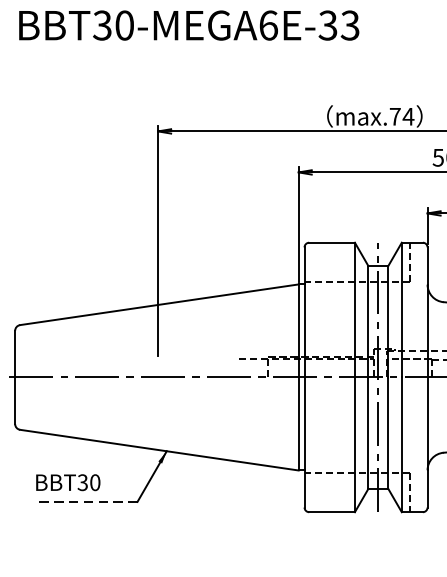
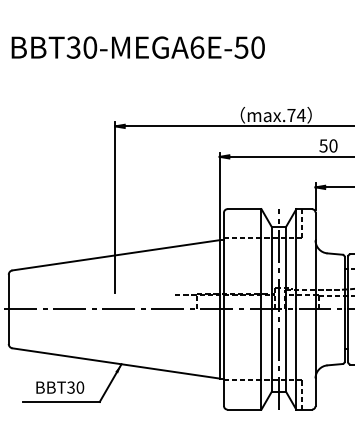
text: (338, 25) -> (249, 47), BBT30-MEGA6E-33 -> BBT30-MEGA6E-50
text: (68, 482) -> (60, 387), moved
line: (86, 501) -> (61, 401), dashed -> solid

